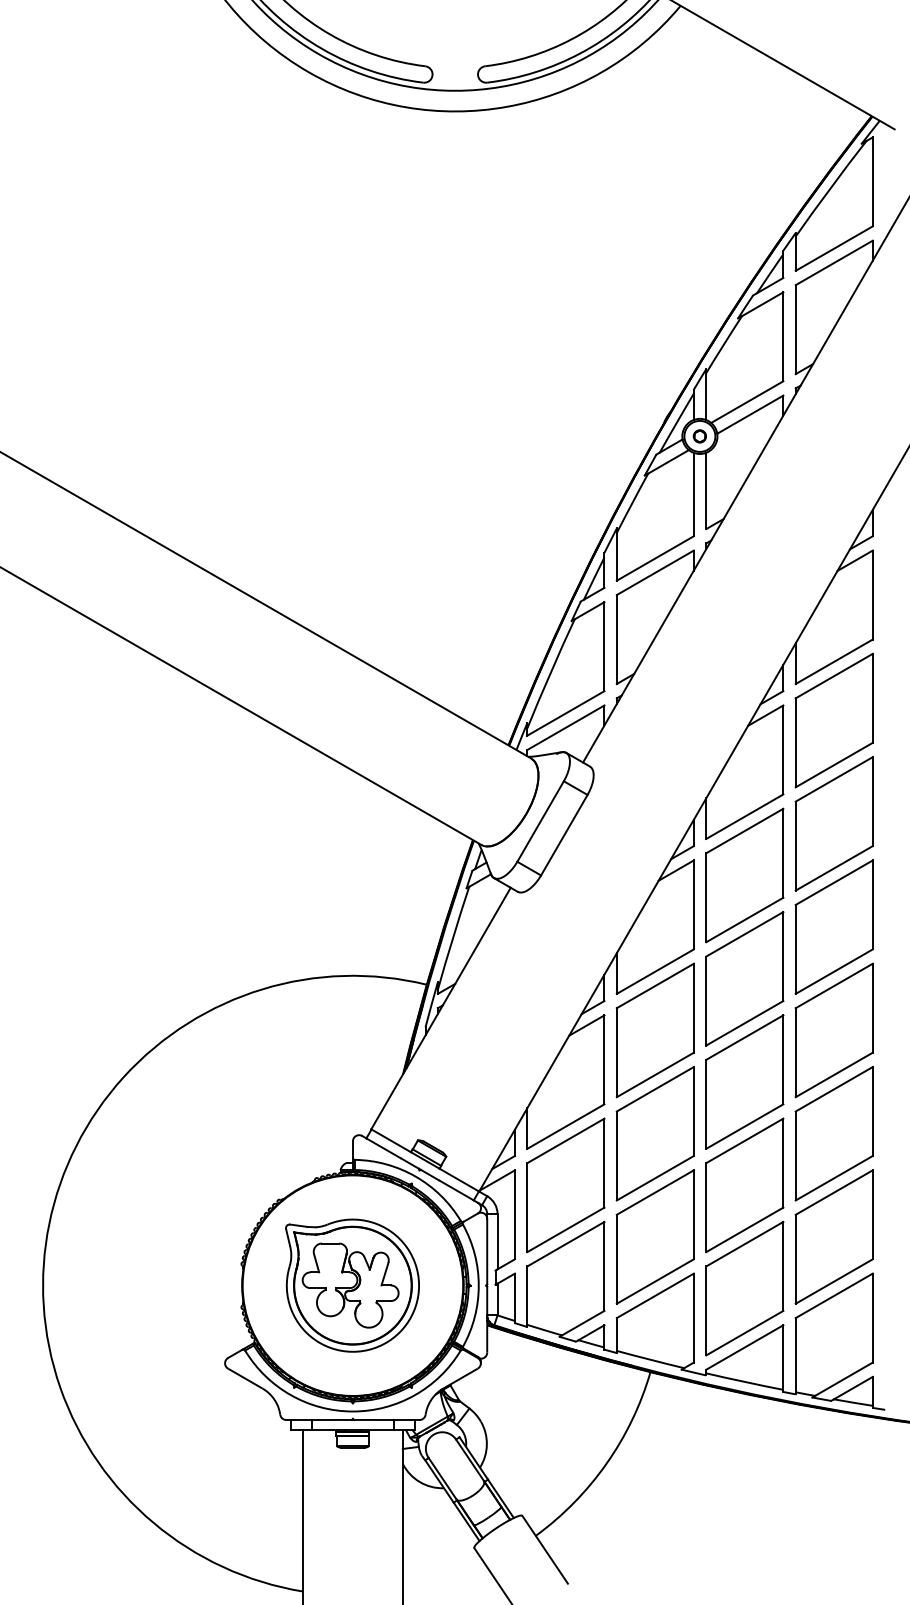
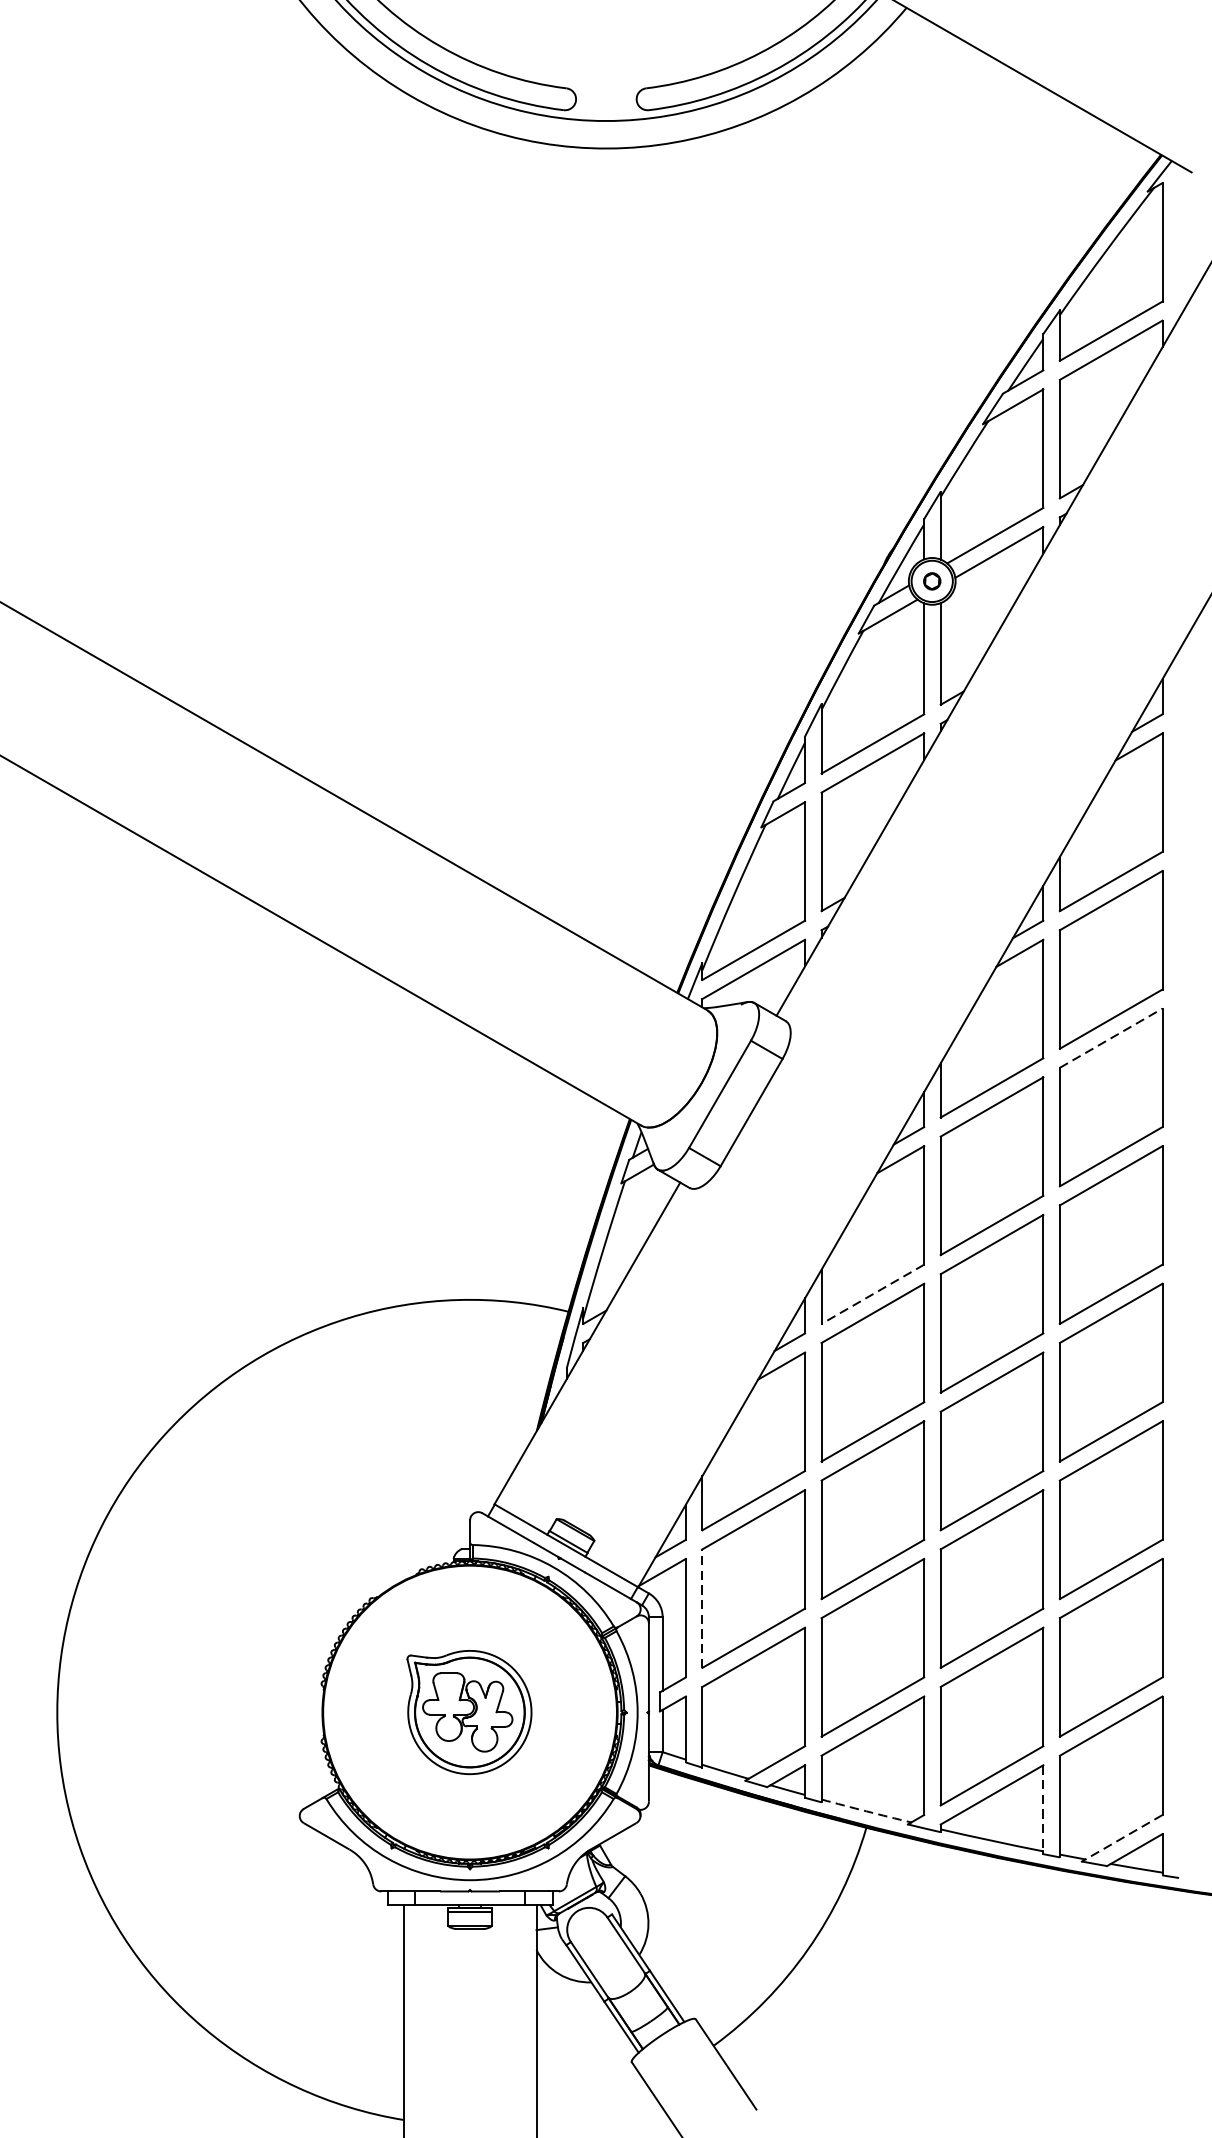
line: (834, 779) -> (1111, 1038), solid -> dashed
line: (654, 971) -> (871, 1294), solid -> dashed
line: (527, 1207) -> (702, 1608), solid -> dashed
part: (352, 1285) -> (469, 1712), size x0.7
line: (783, 1358) -> (1043, 1809), solid -> dashed
arc: (650, 1359) -> (866, 1810), solid -> dashed
line: (843, 1379) -> (1123, 1837), solid -> dashed

